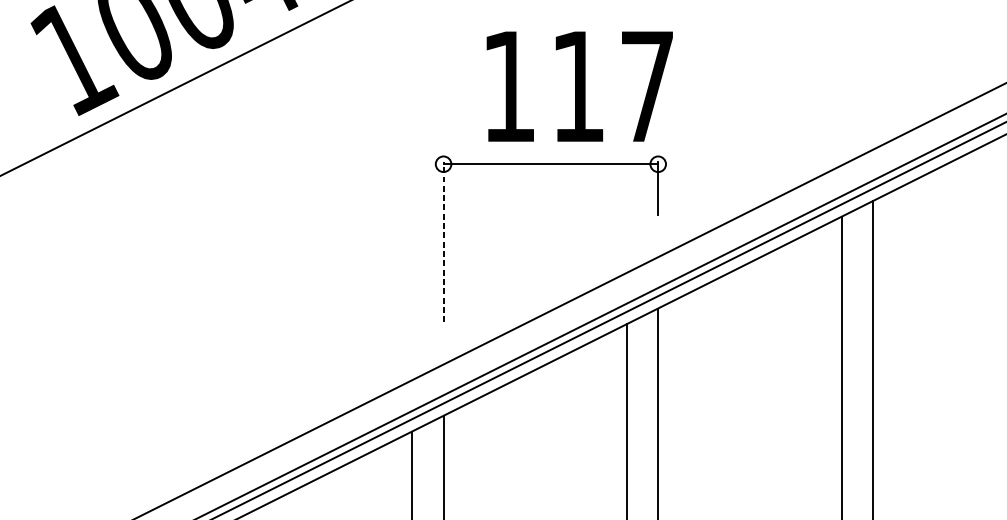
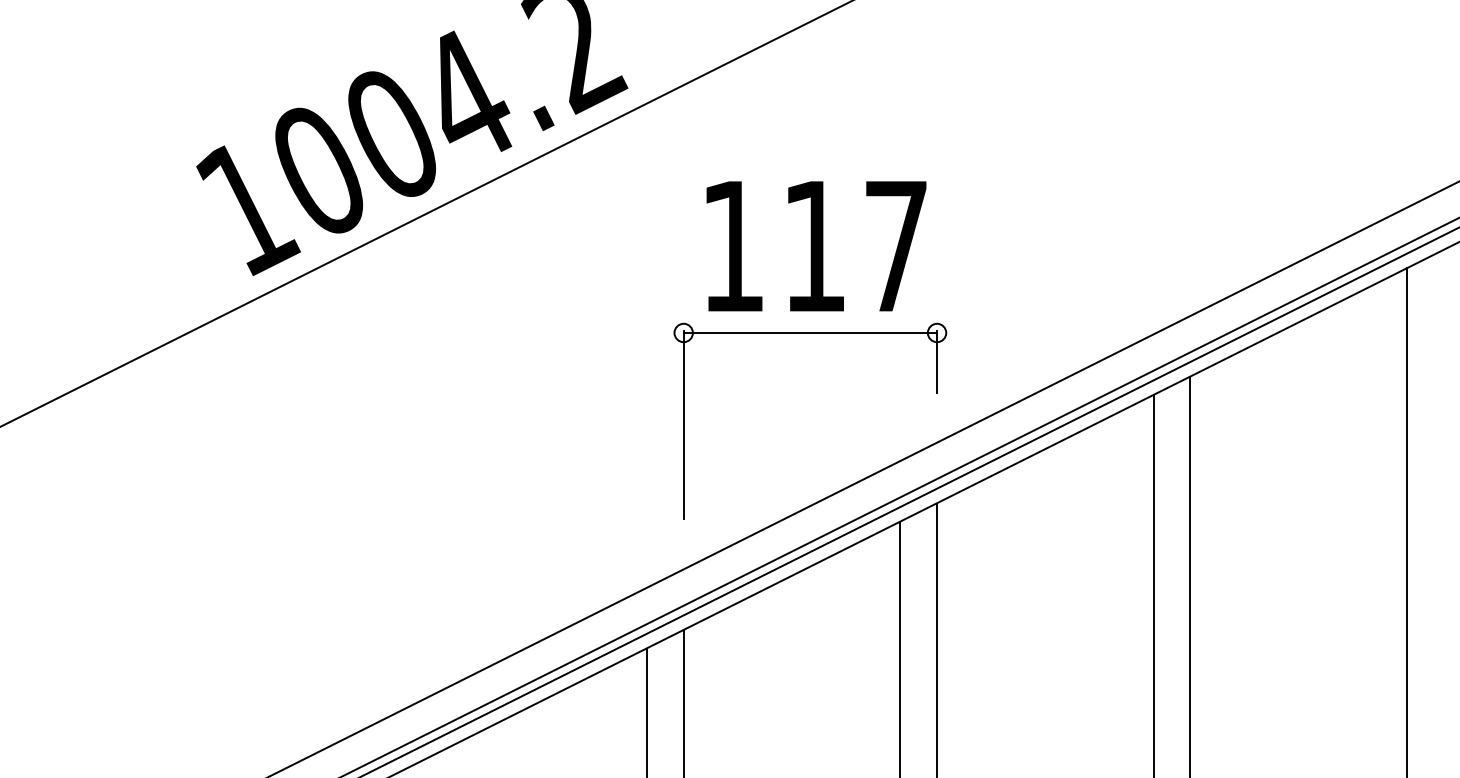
text: (579, 86) -> (816, 246), moved
line: (443, 241) -> (683, 424), dashed -> solid

